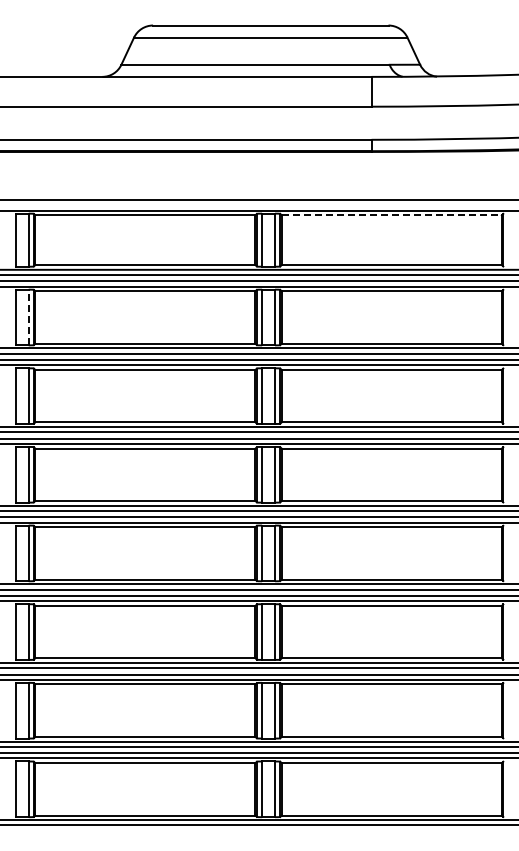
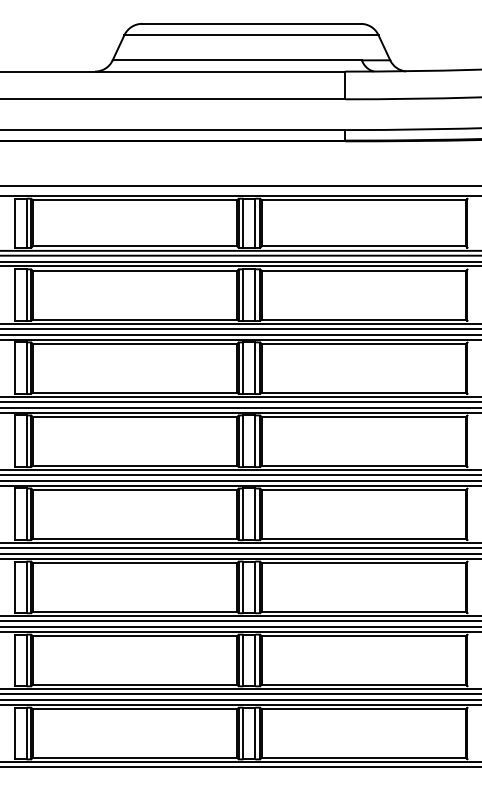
line: (392, 215) -> (364, 200), dashed -> solid
line: (28, 317) -> (26, 295), dashed -> solid

